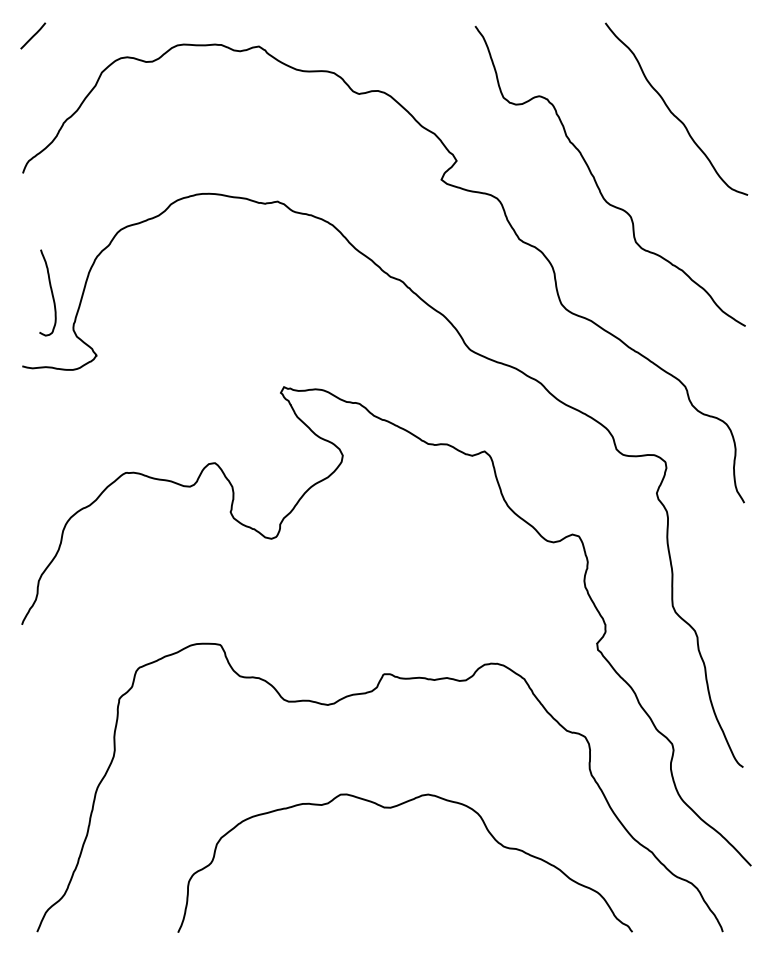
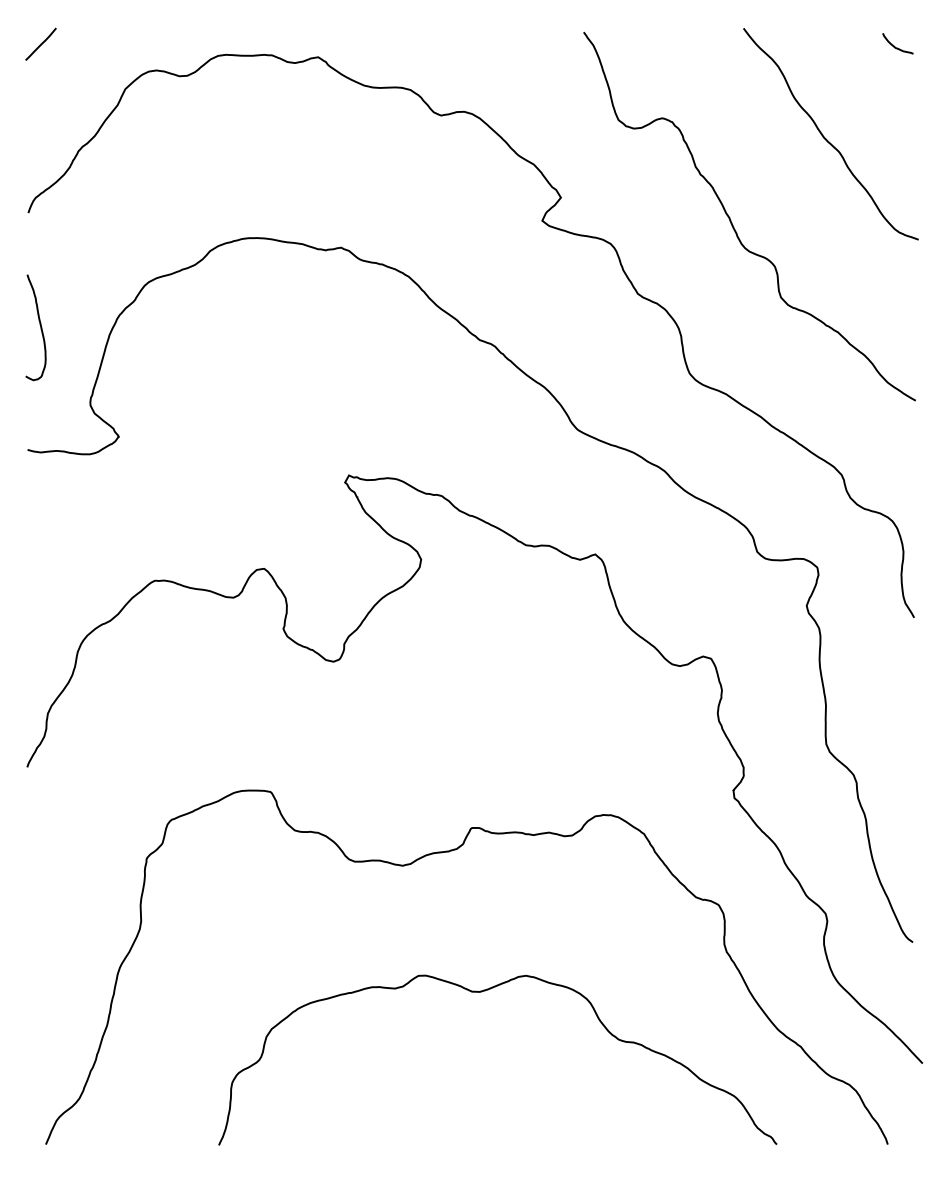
curve: (728, 36) -> (894, 45), added
curve: (50, 290) -> (39, 324), moved

